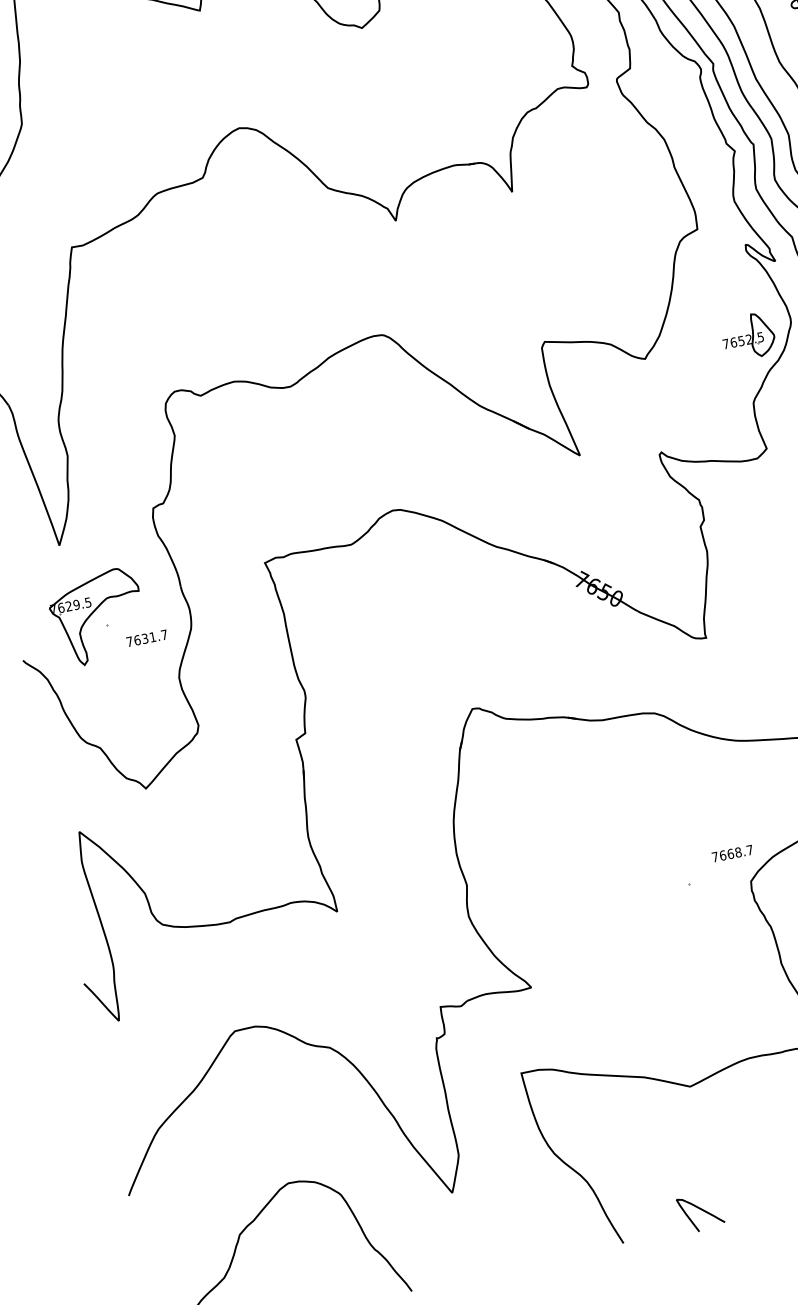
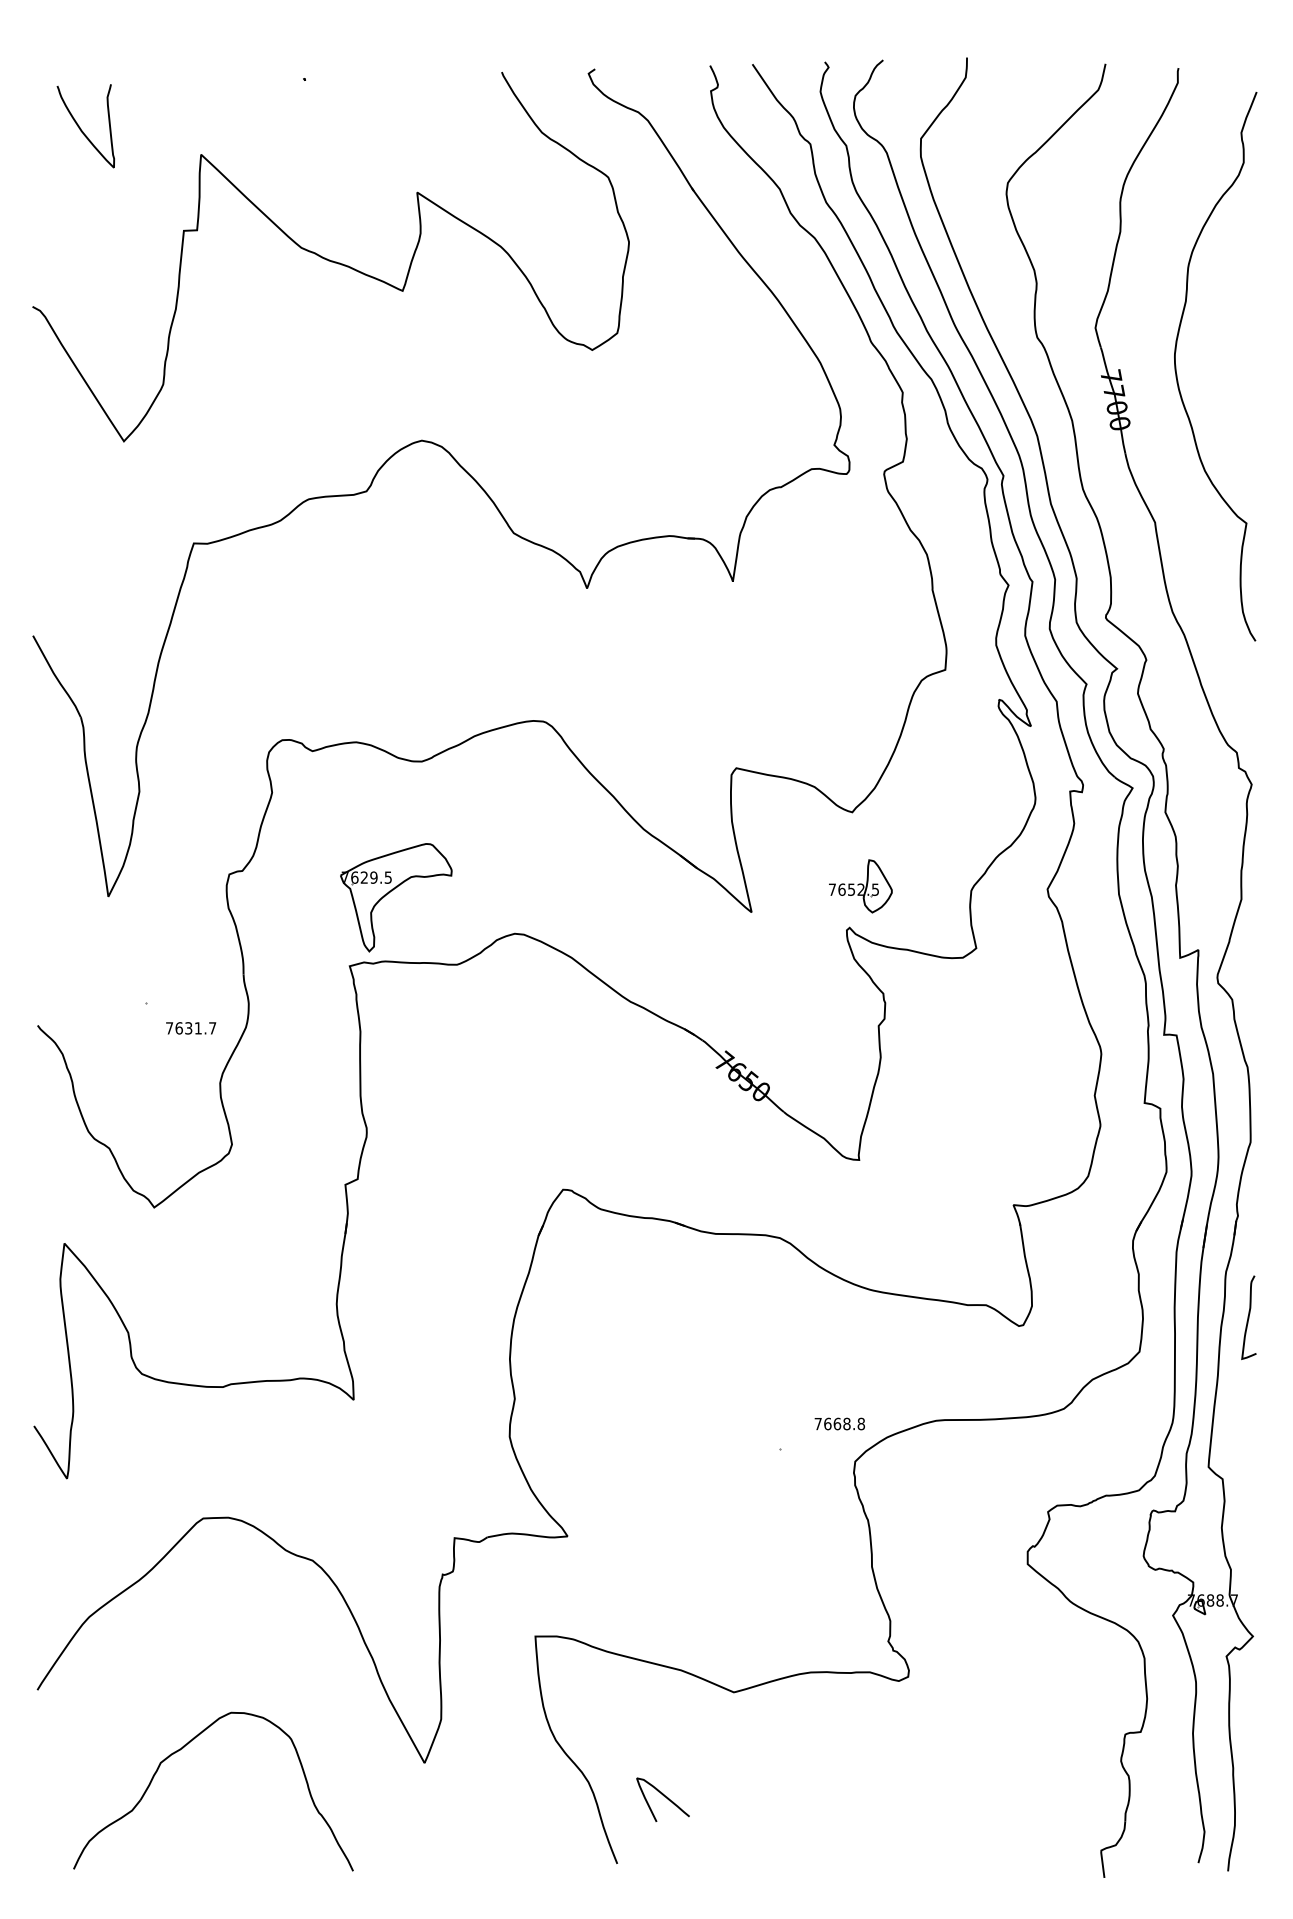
part: (748, 337) -> (860, 886), moved
part: (93, 613) -> (392, 891), moved
text: (749, 849) -> (860, 1423), 7668.7 -> 7668.8
curve: (700, 1210) -> (663, 1796), moved

